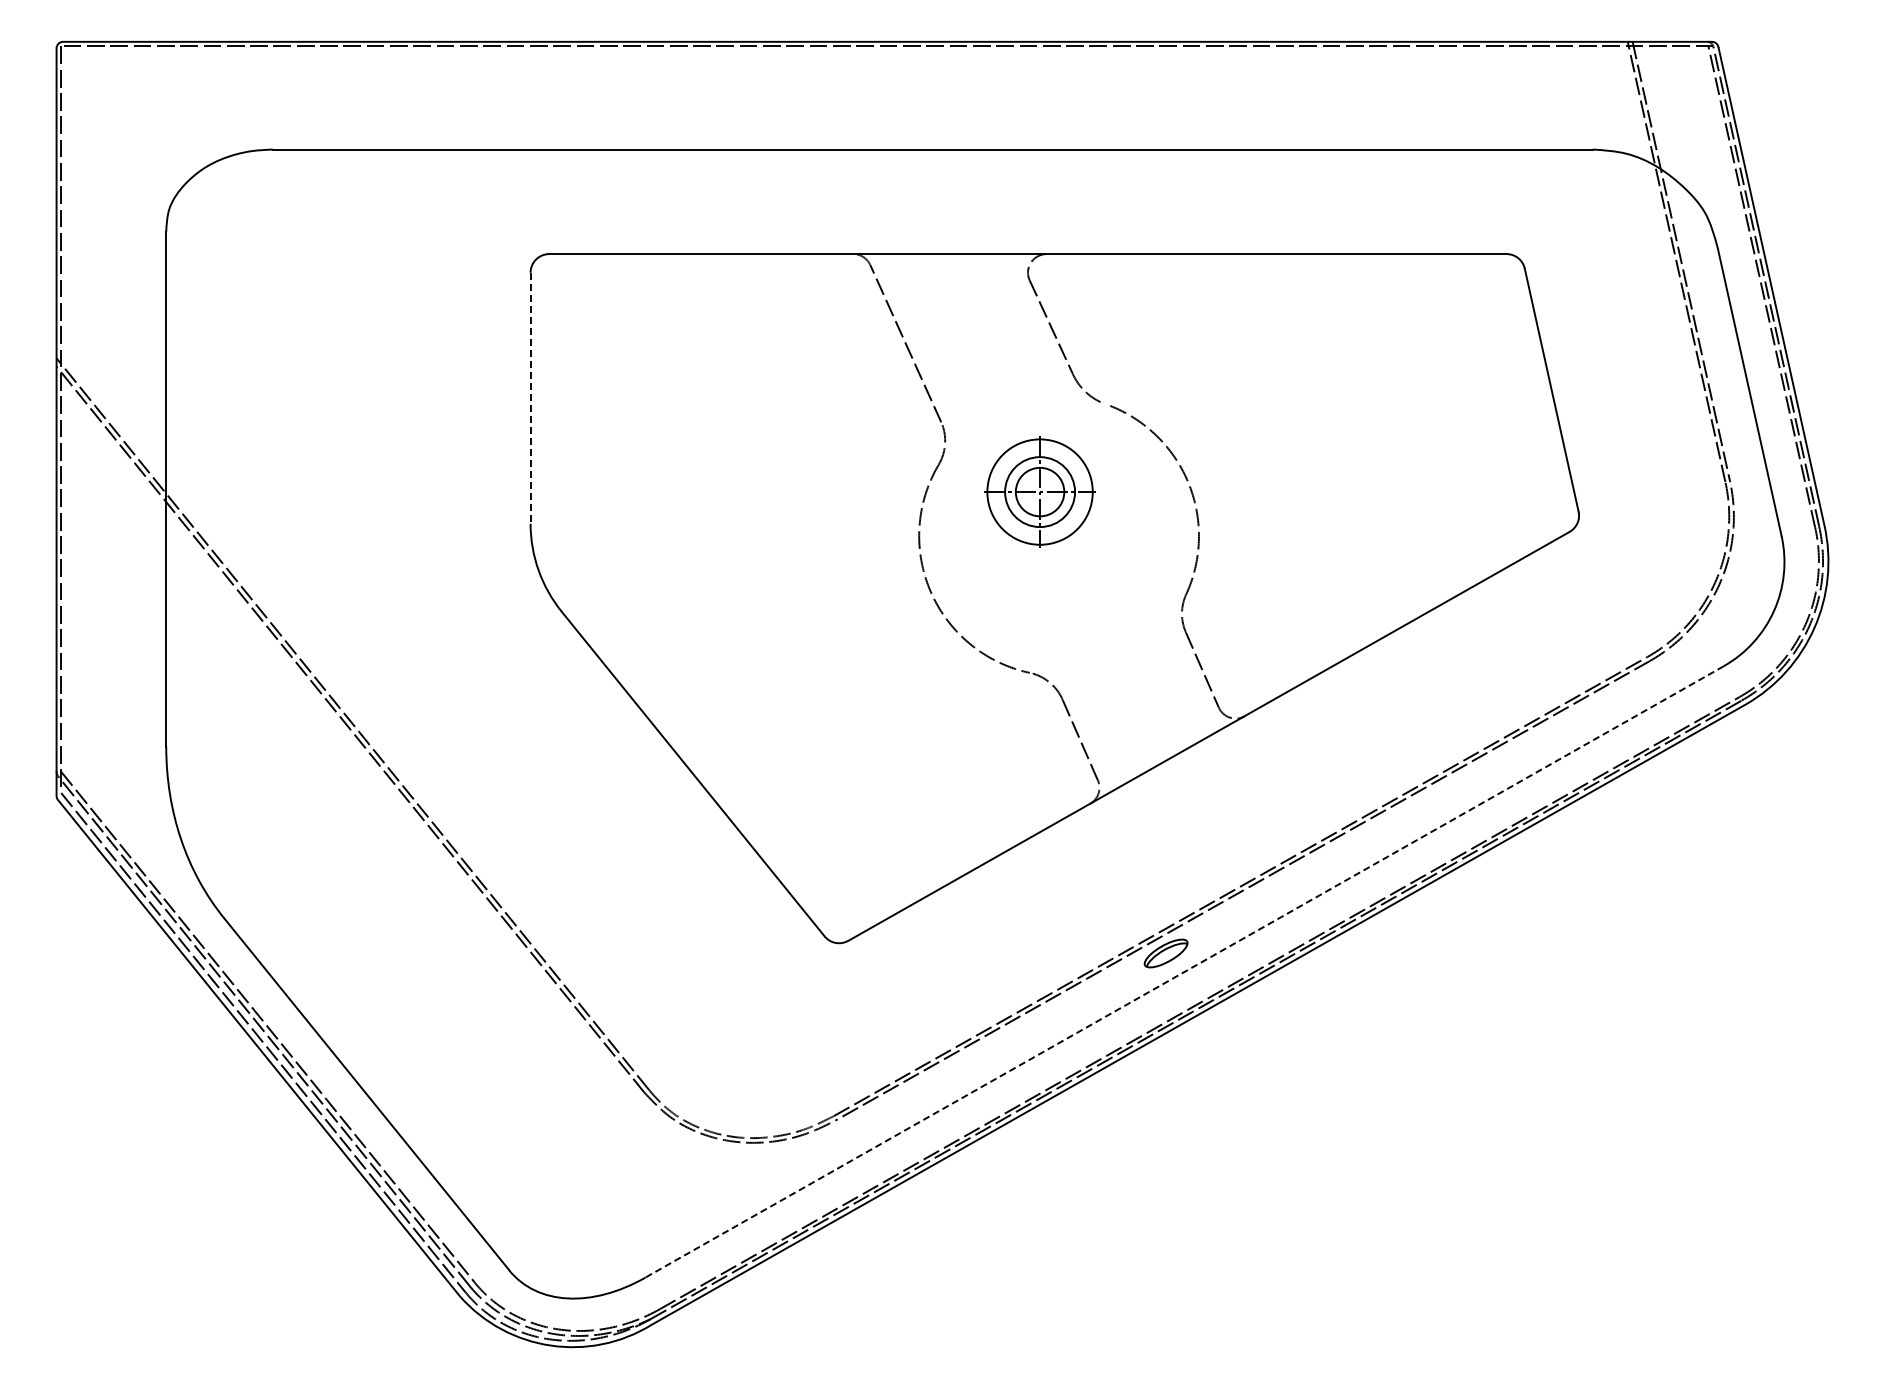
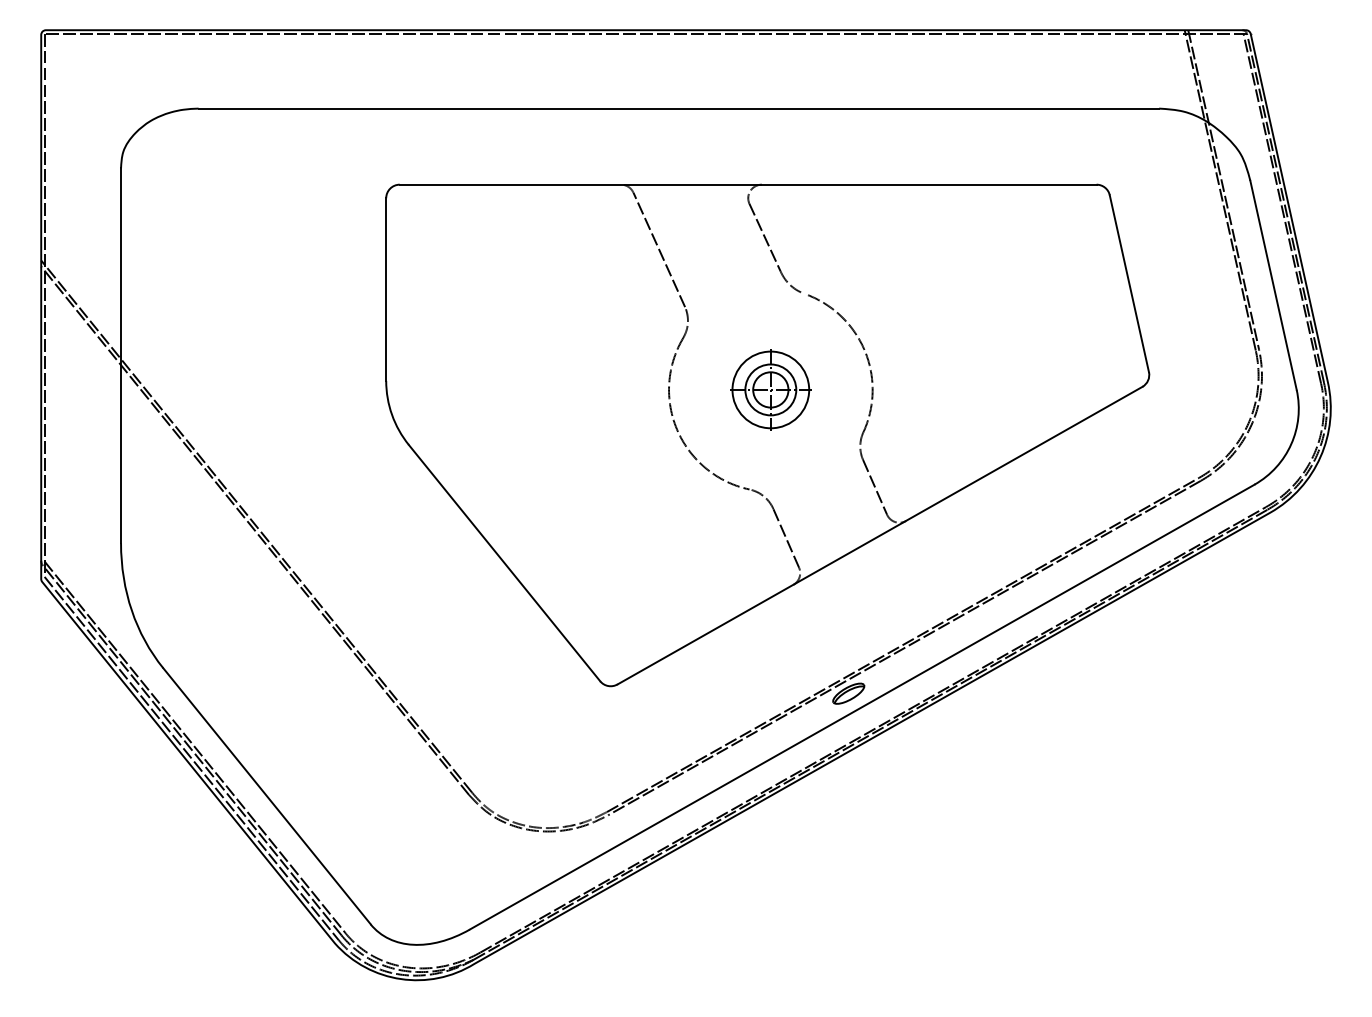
line: (530, 398) -> (386, 289), dashed -> solid
part: (1039, 491) -> (770, 389), moved
line: (1184, 971) -> (862, 706), dashed -> solid

